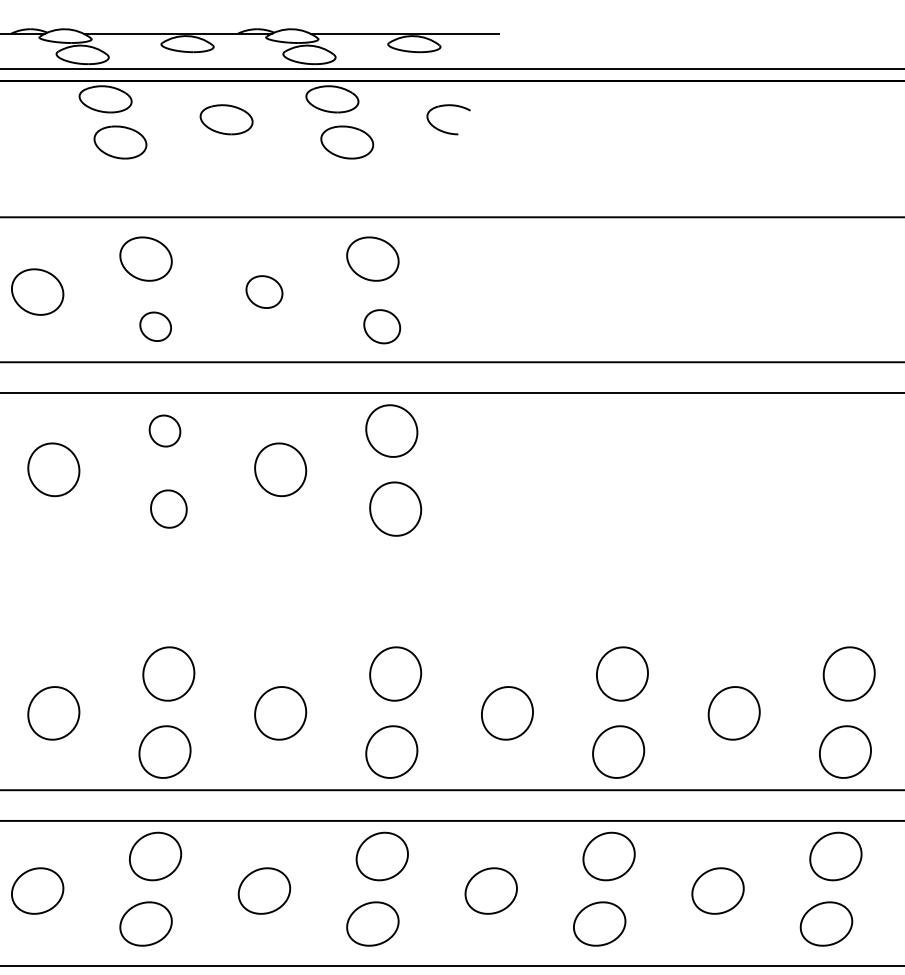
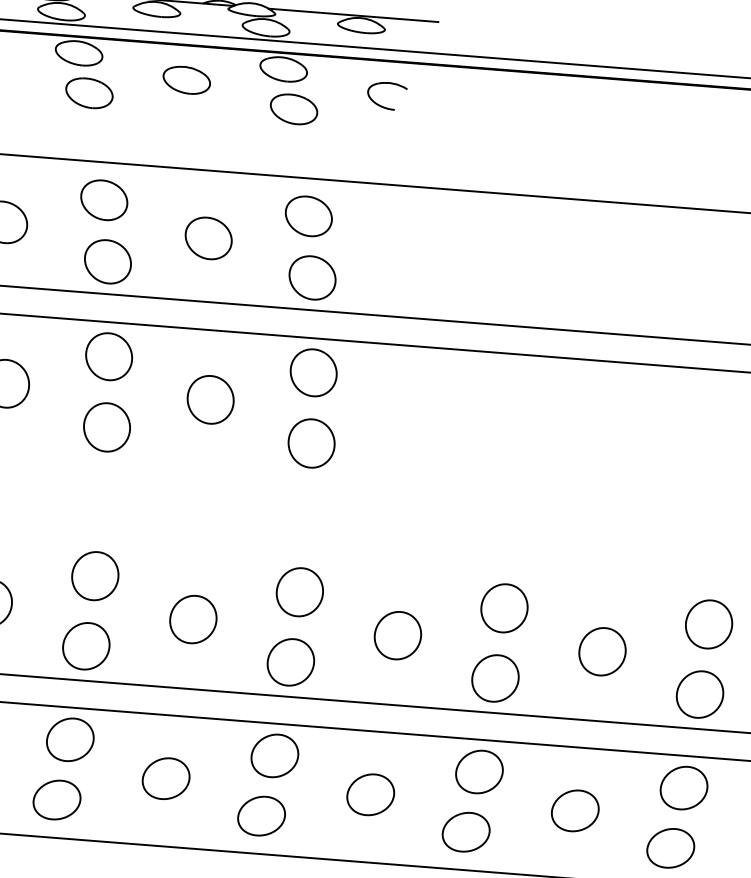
part: (264, 291) -> (208, 237), size x1.43
part: (155, 326) -> (107, 261), size x1.67
part: (381, 326) -> (311, 277), size x1.43
part: (164, 430) -> (108, 356), size x1.67
part: (168, 508) -> (106, 426), size x1.43

